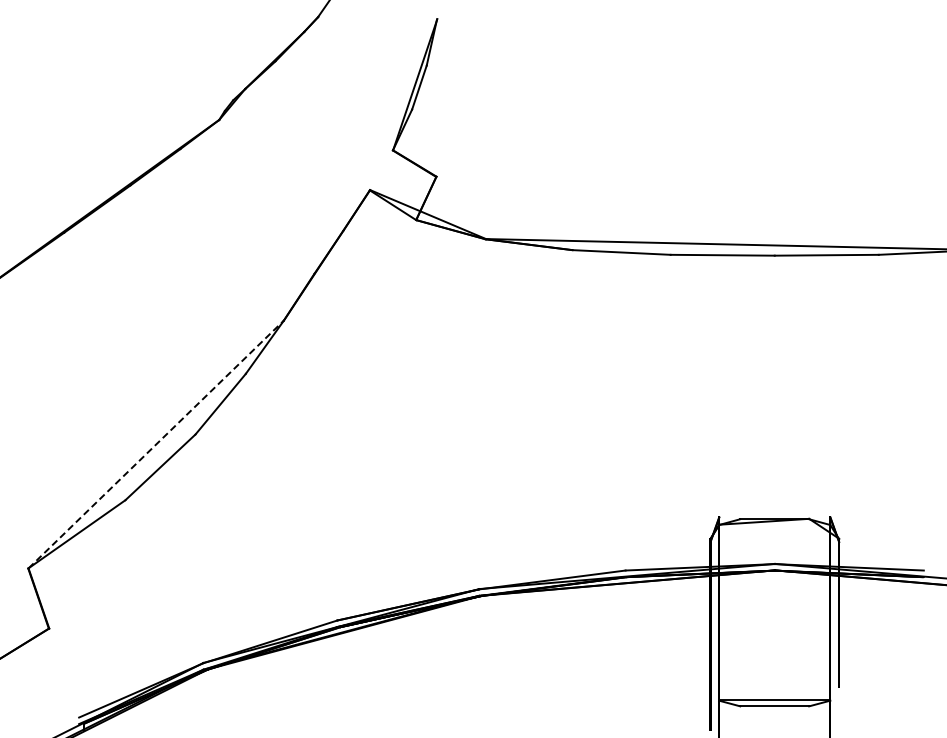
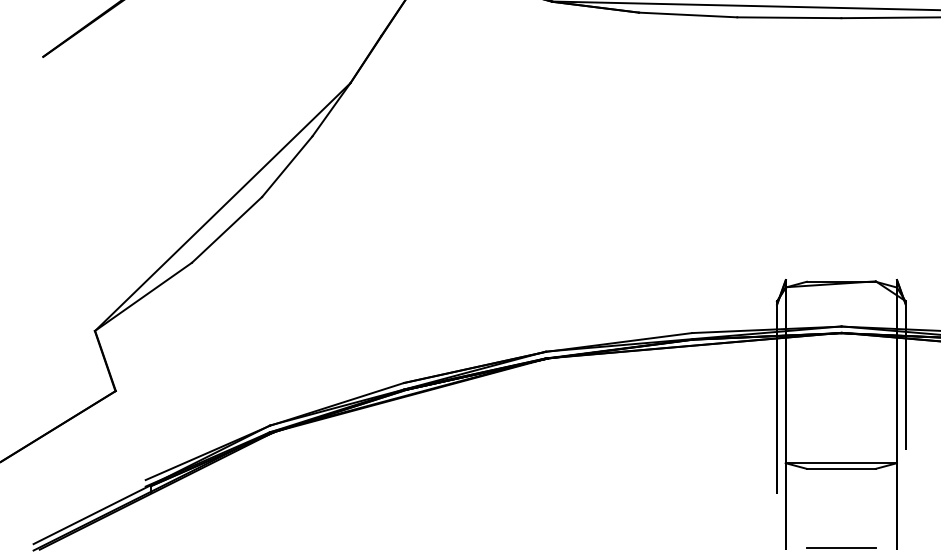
line: (156, 444) -> (223, 207), dashed -> solid

